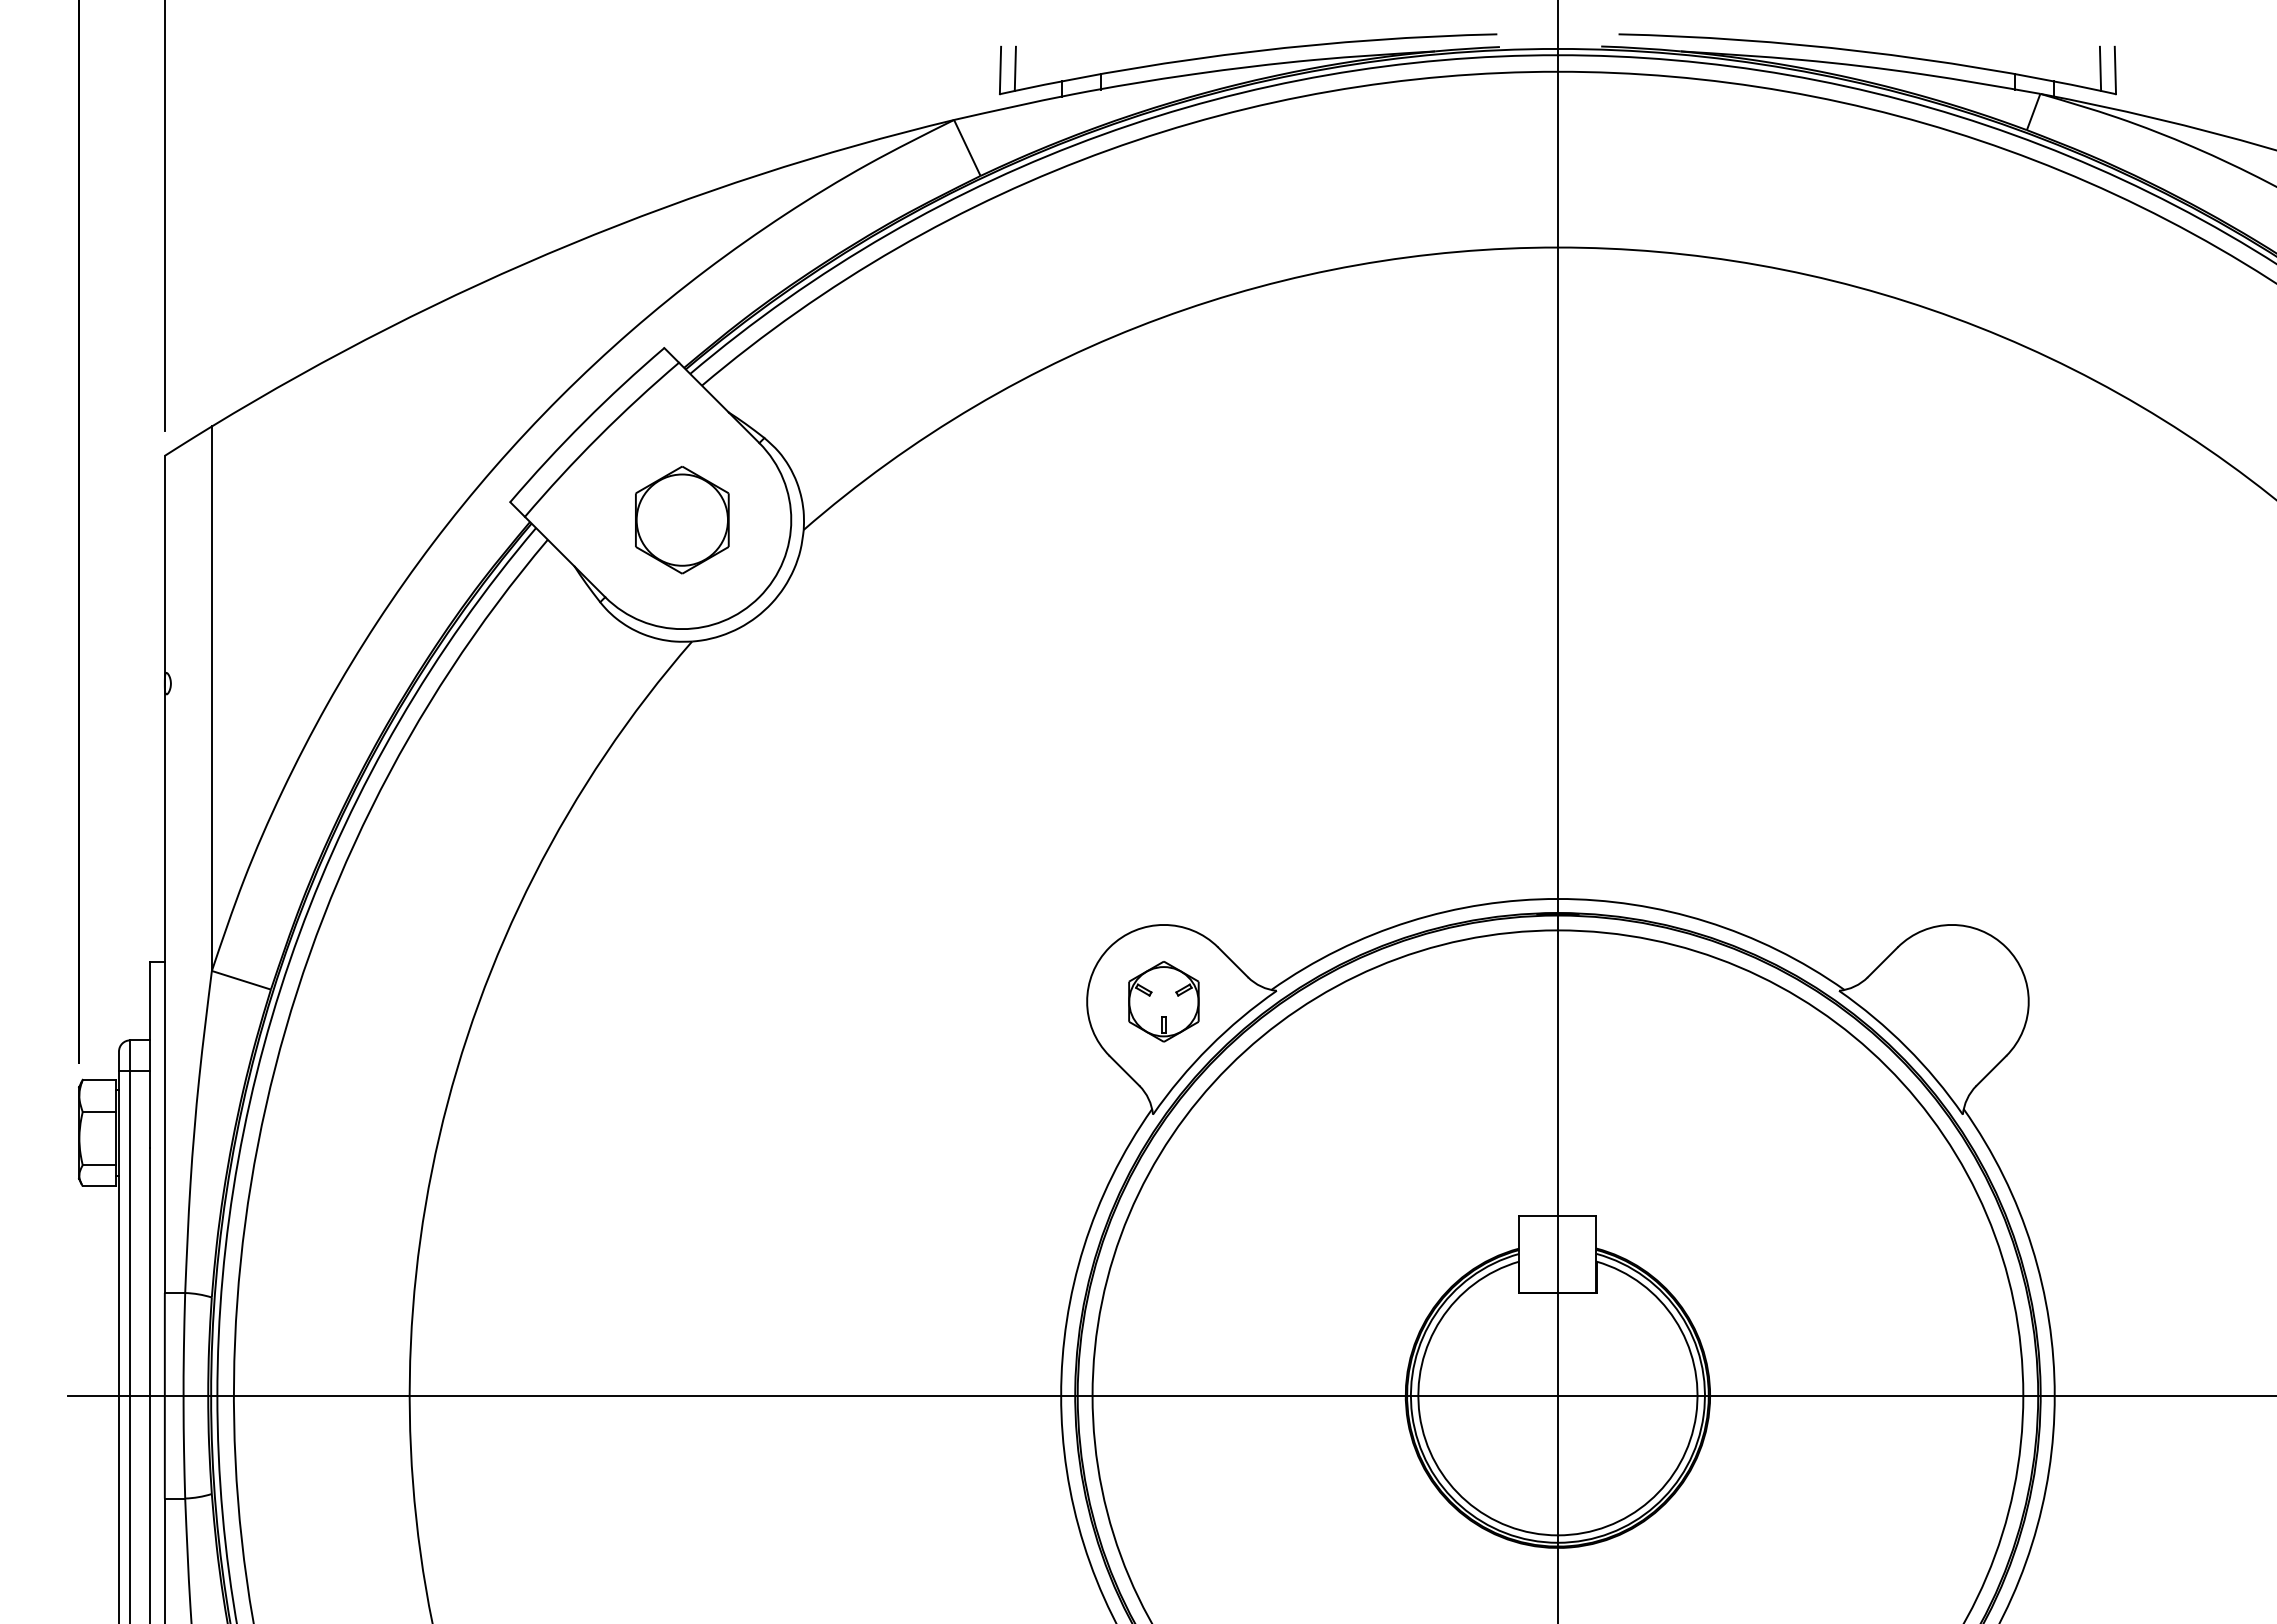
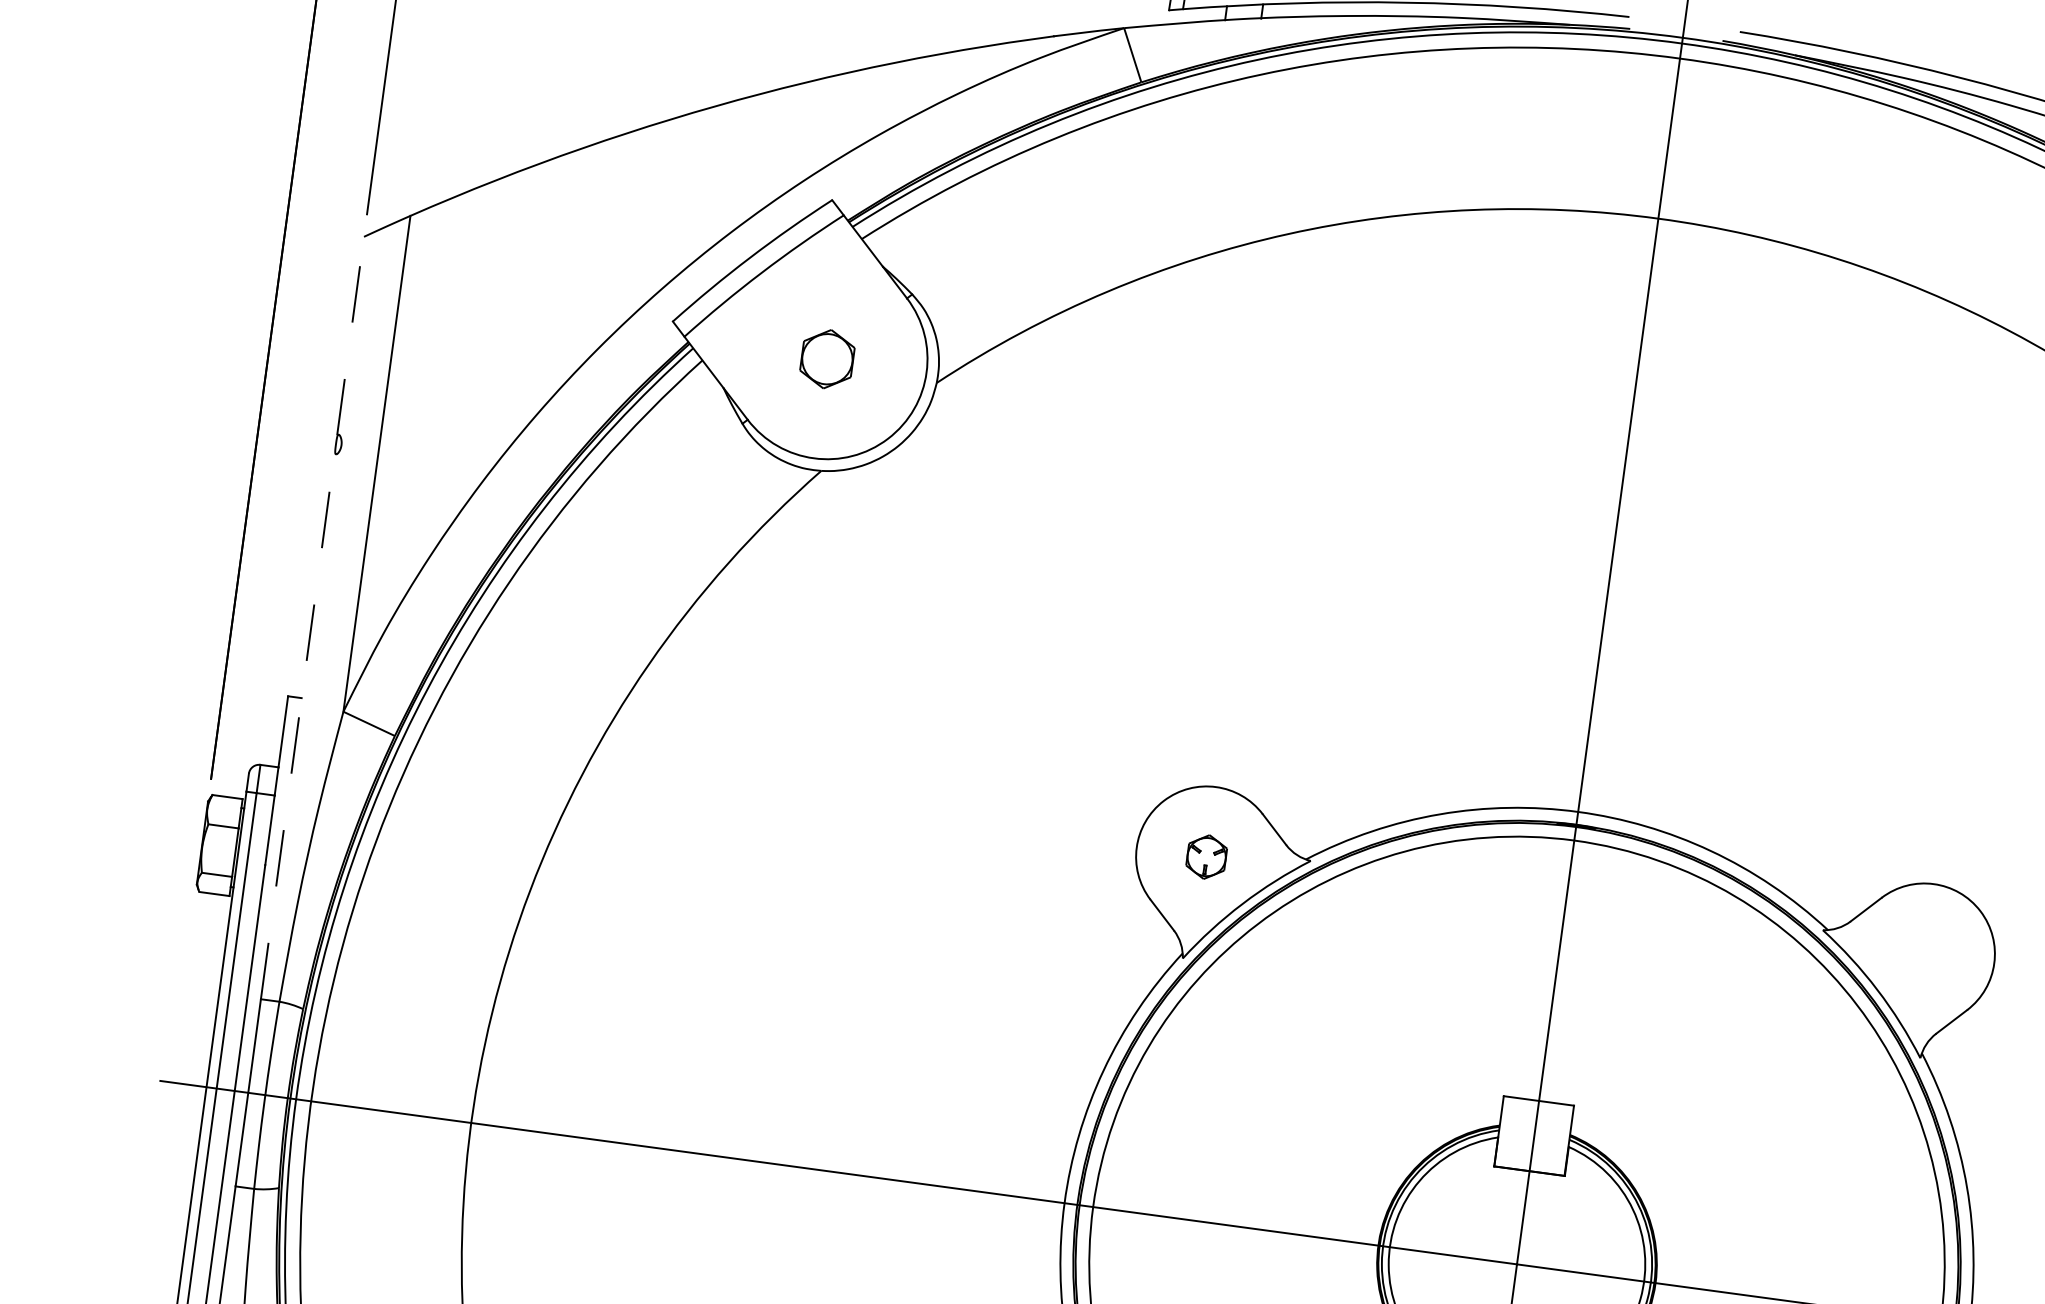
part: (682, 520) -> (827, 359), size x0.6
line: (164, 874) -> (312, 618), solid -> dashed
part: (1163, 1001) -> (1206, 856), size x0.6

